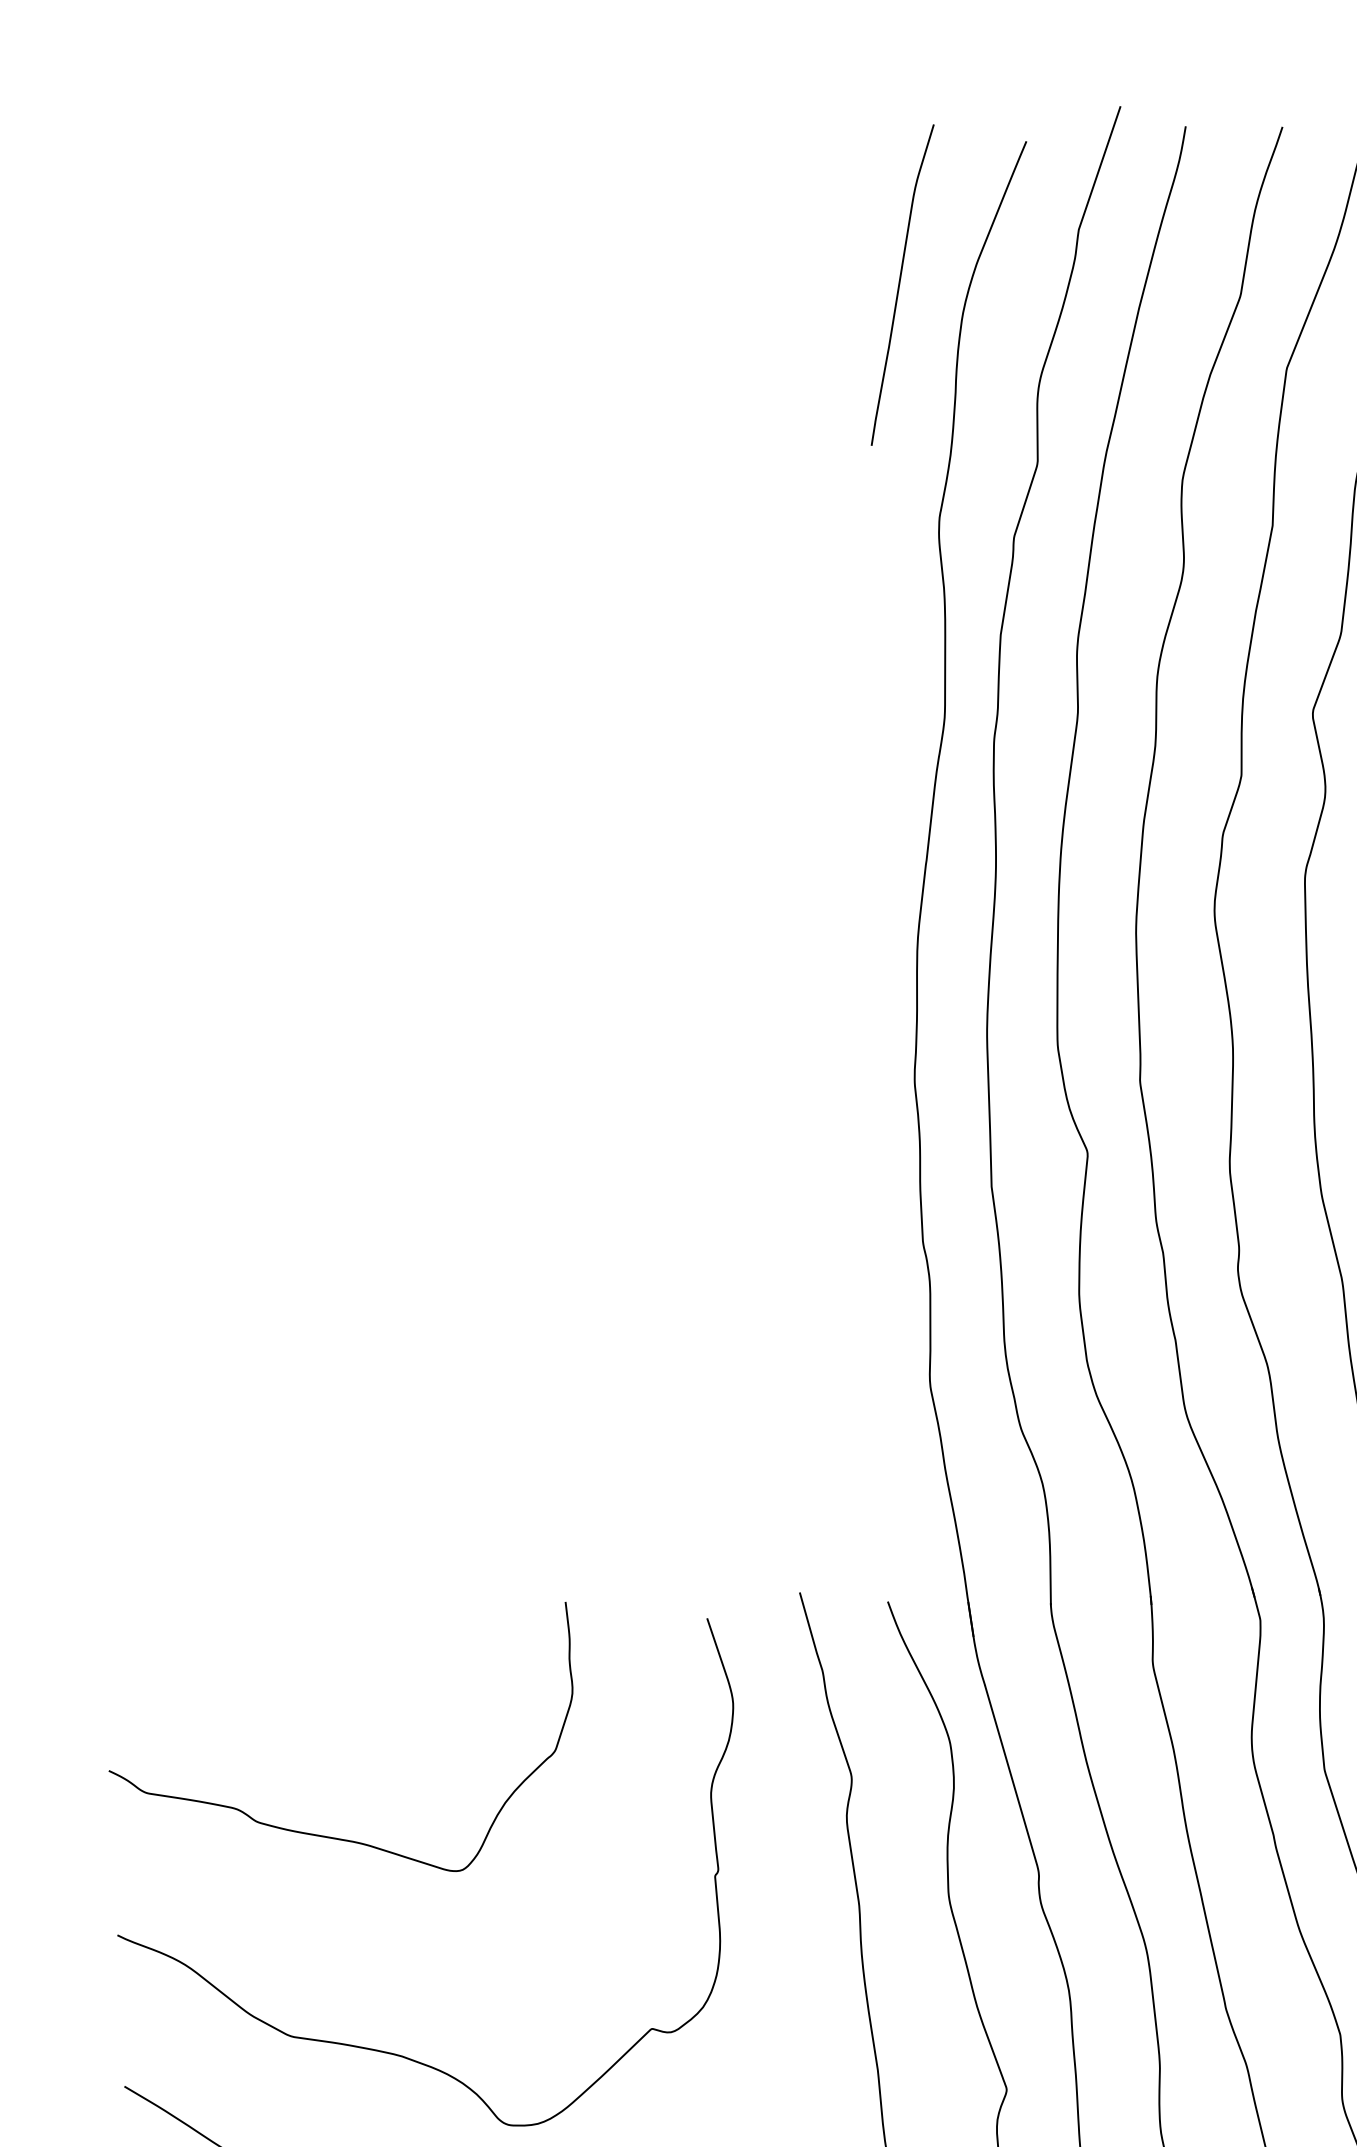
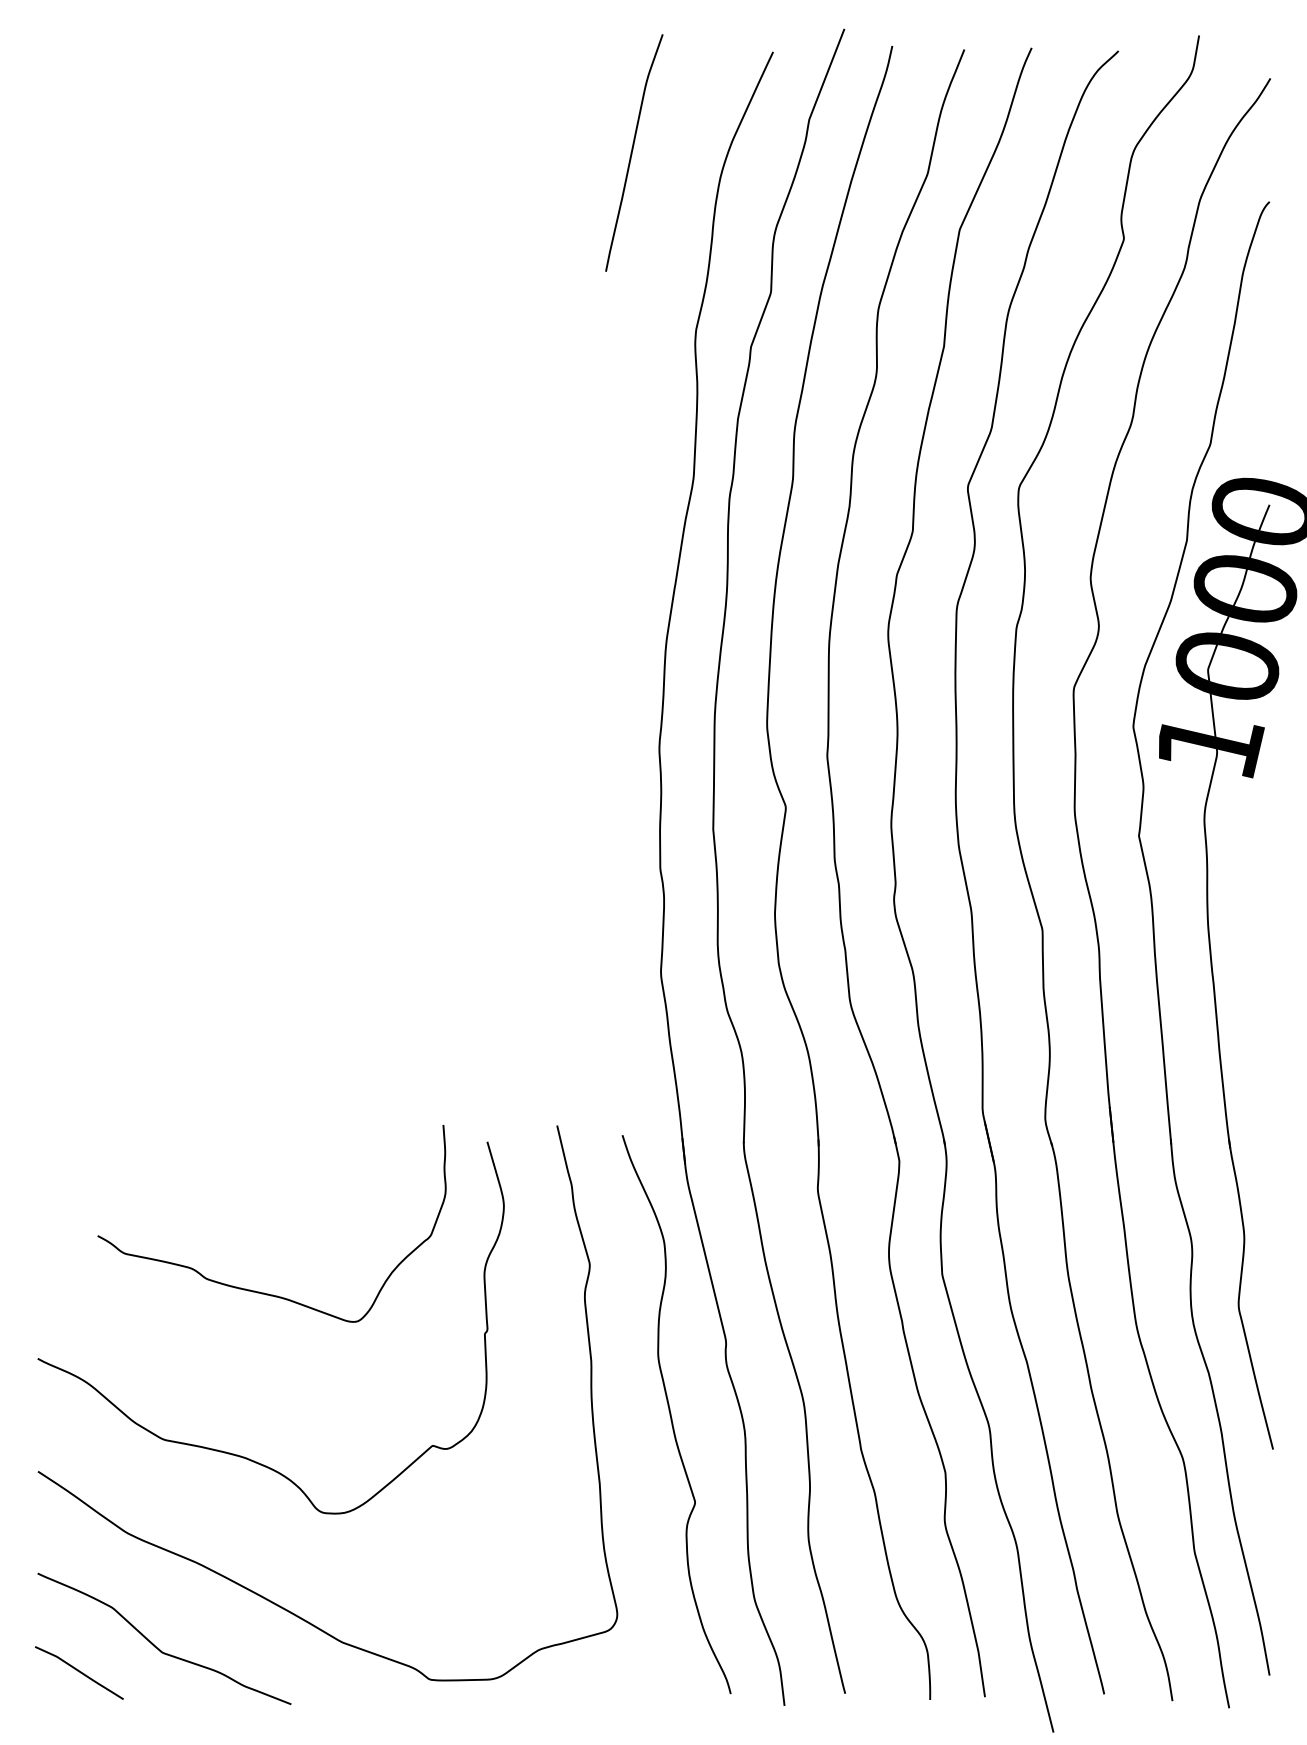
curve: (900, 284) -> (632, 152), moved
curve: (323, 1834) -> (255, 1290), moved

